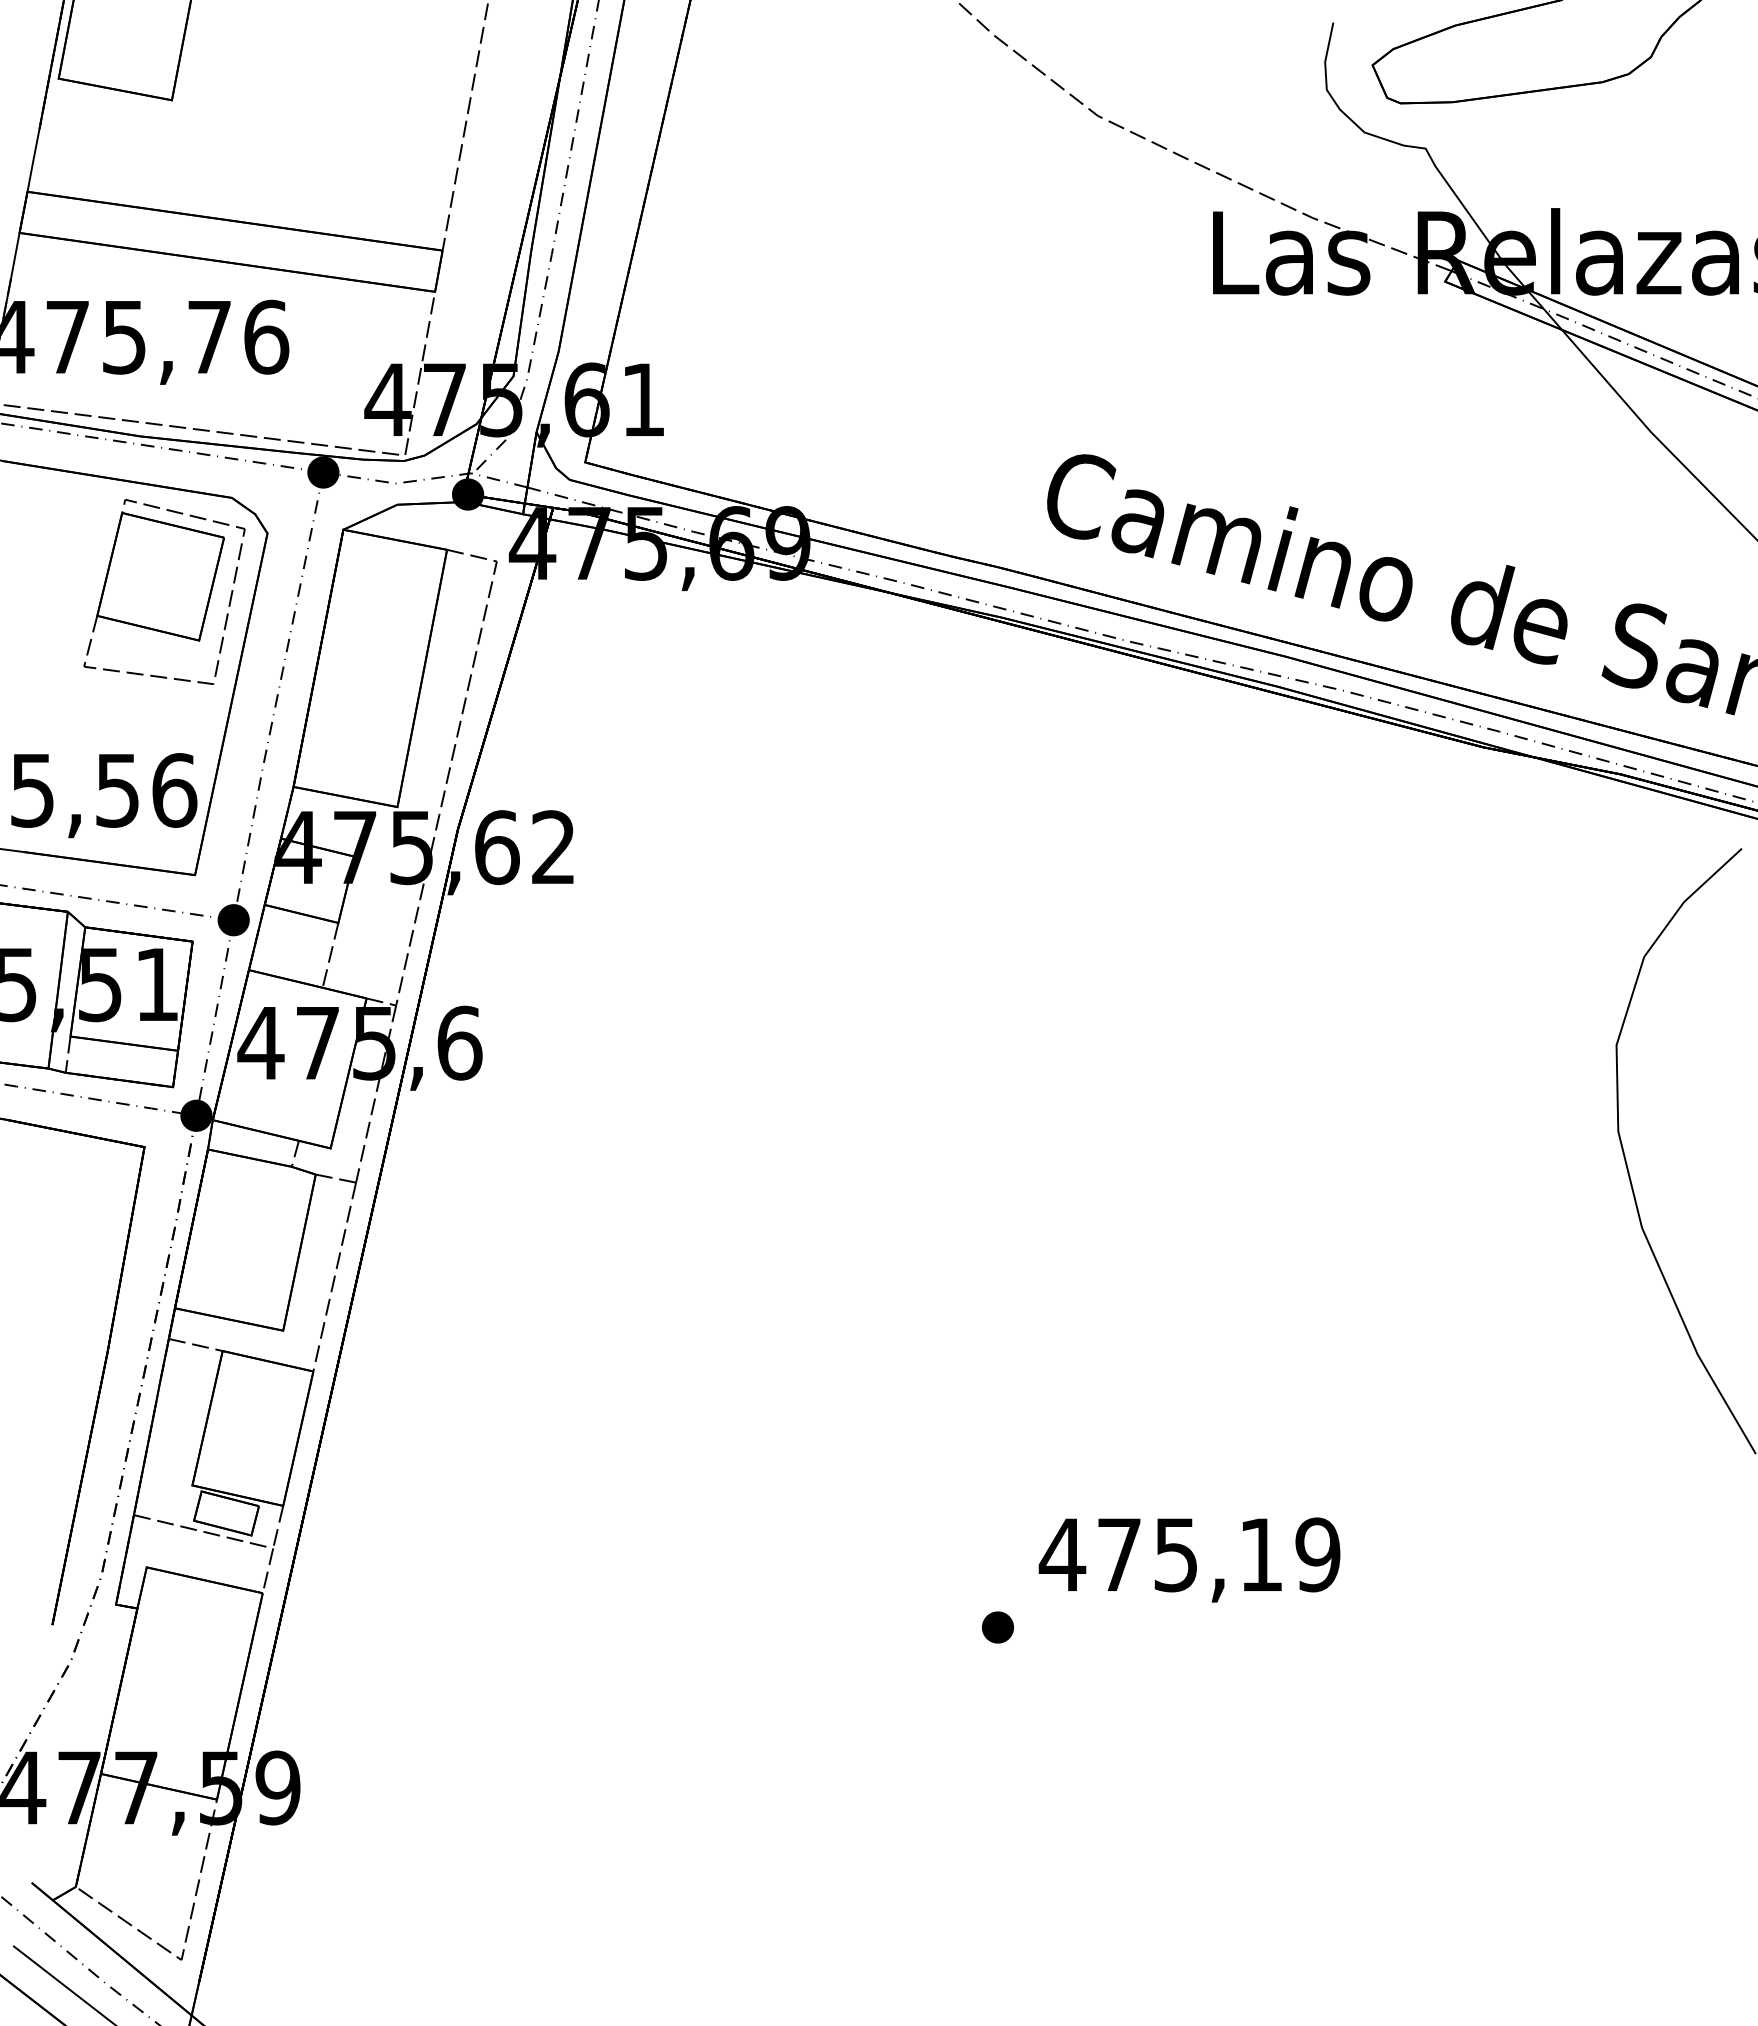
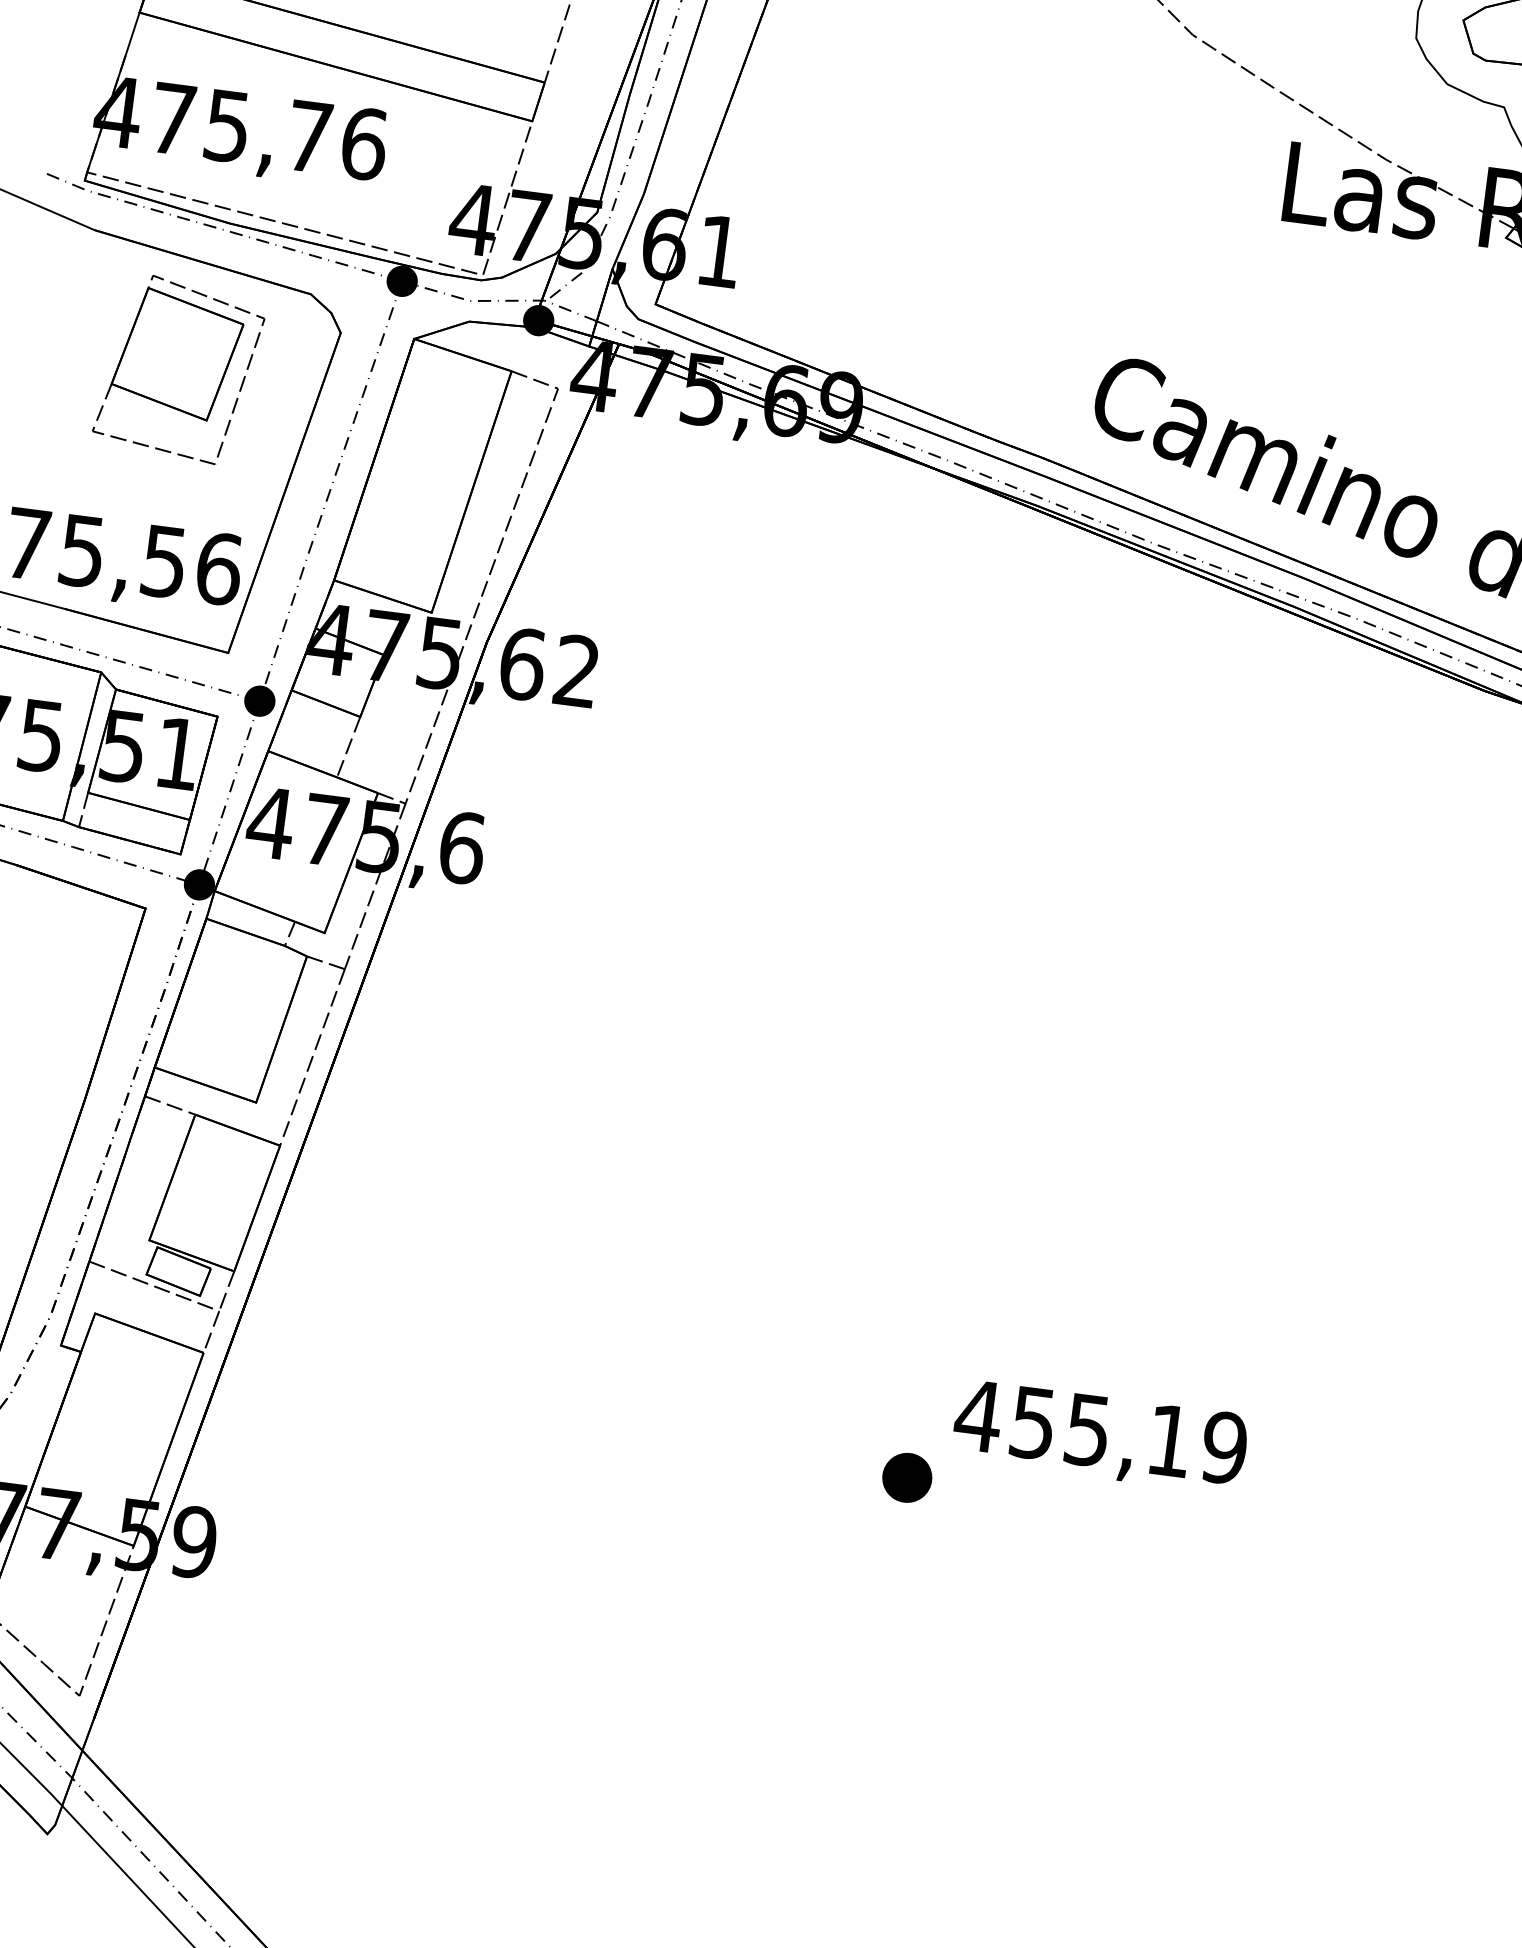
part: (164, 591) -> (179, 368), moved
text: (1119, 1555) -> (1033, 1423), 475,19 -> 455,19
part: (997, 1627) -> (906, 1477), size x1.6

